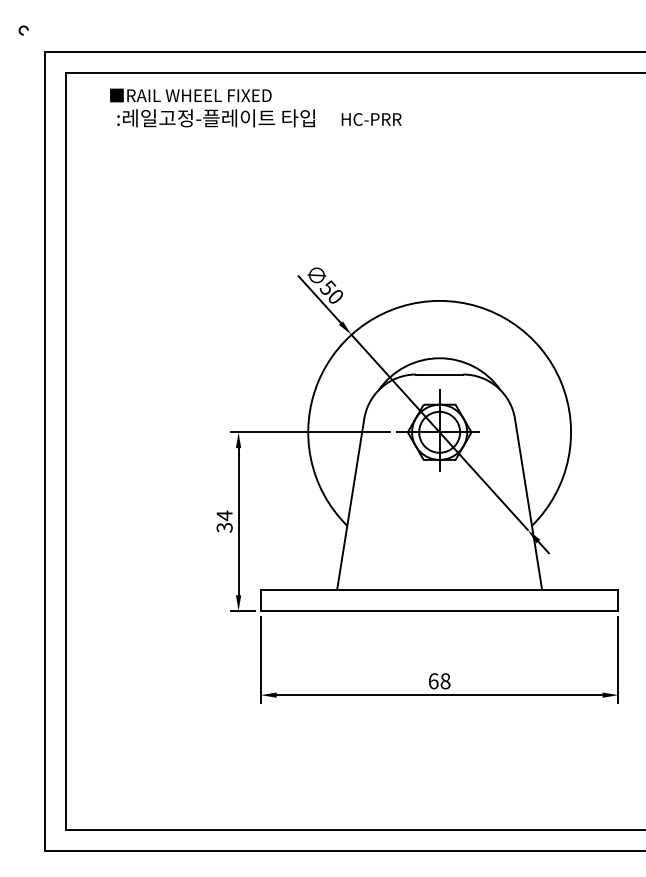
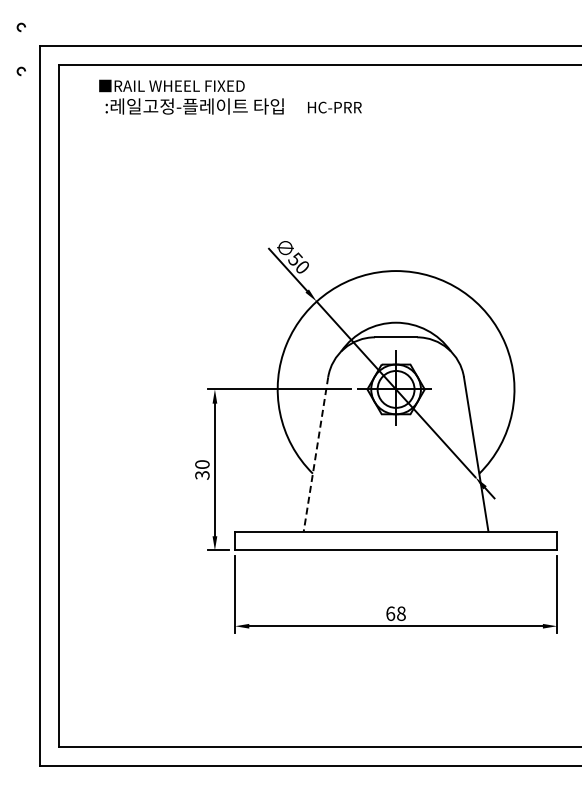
arc: (20, 79) -> (18, 71), added
line: (350, 504) -> (315, 454), solid -> dashed
text: (224, 515) -> (202, 464), 34 -> 30

